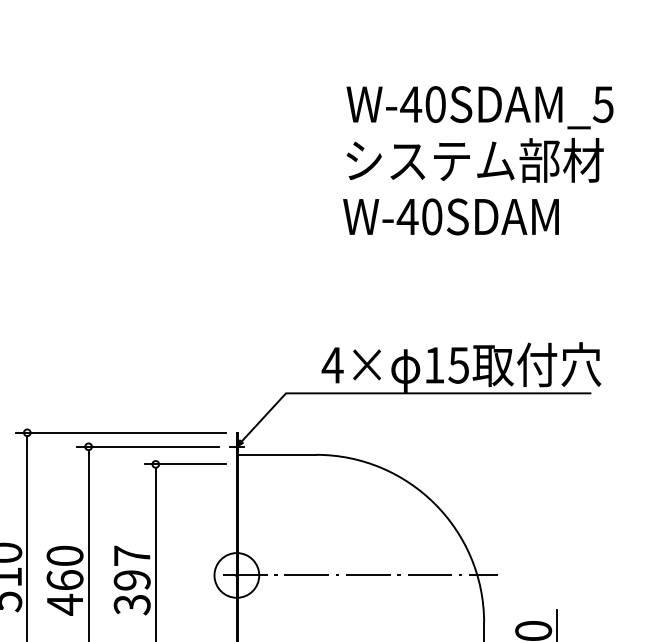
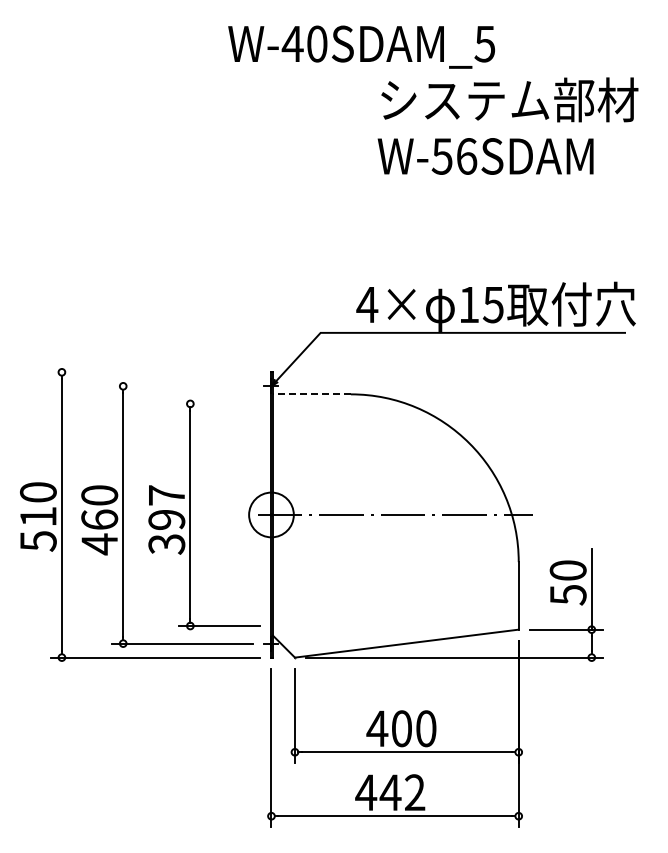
text: (479, 106) -> (361, 46), moved
text: (419, 216) -> (454, 156), W-40SDAM -> W-56SDAM
line: (120, 432) -> (155, 372), removed
line: (147, 446) -> (182, 386), removed
line: (276, 454) -> (311, 394), solid -> dashed
line: (184, 463) -> (219, 403), removed

